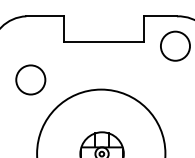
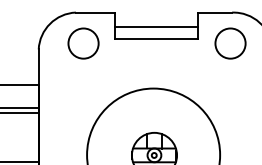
line: (103, 30) -> (155, 27), added
circle: (30, 79) -> (83, 43), moved

